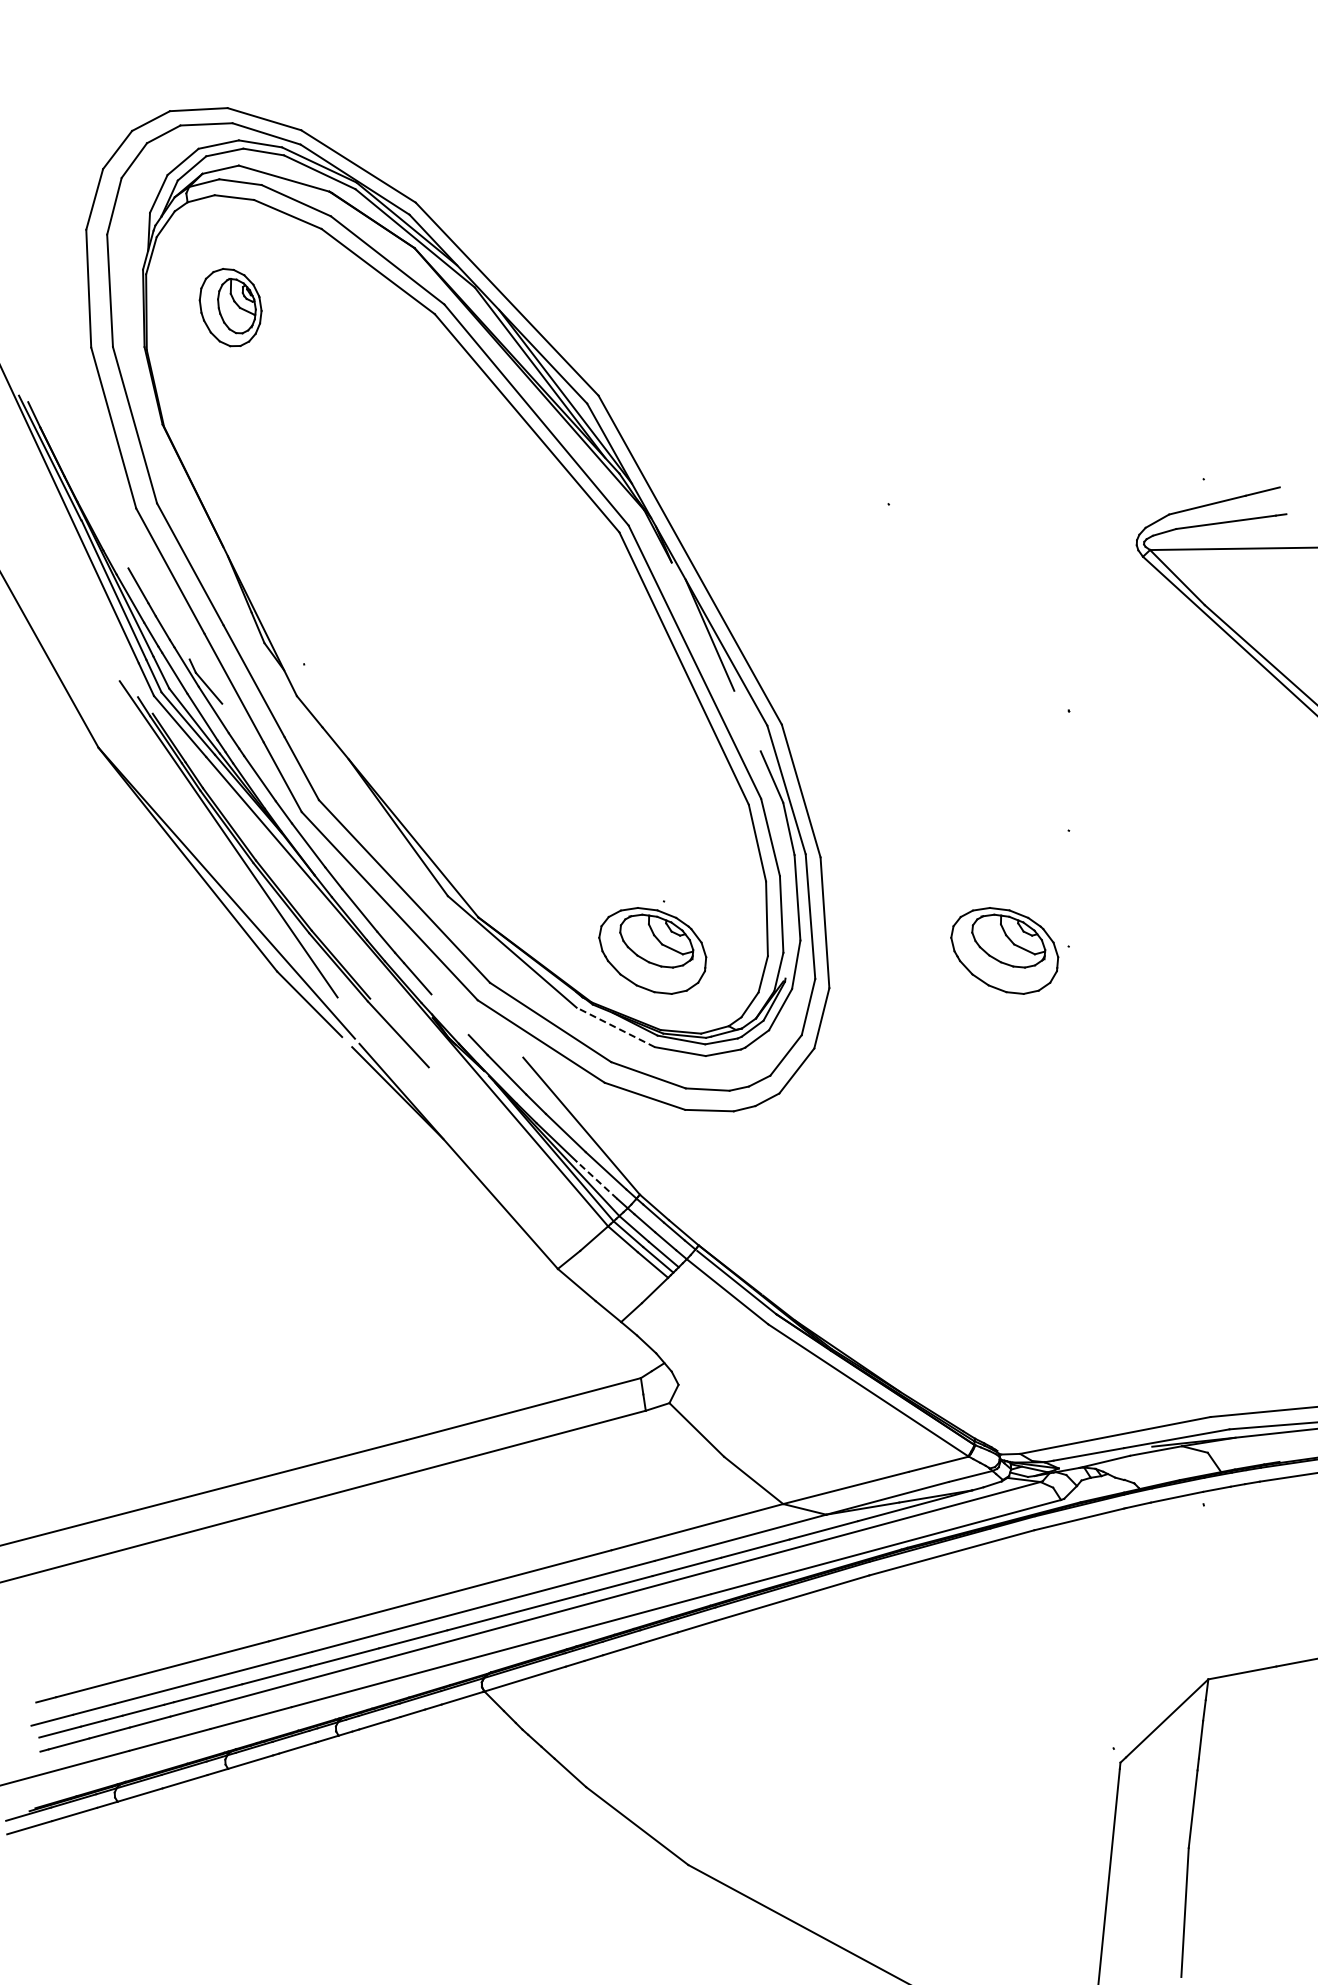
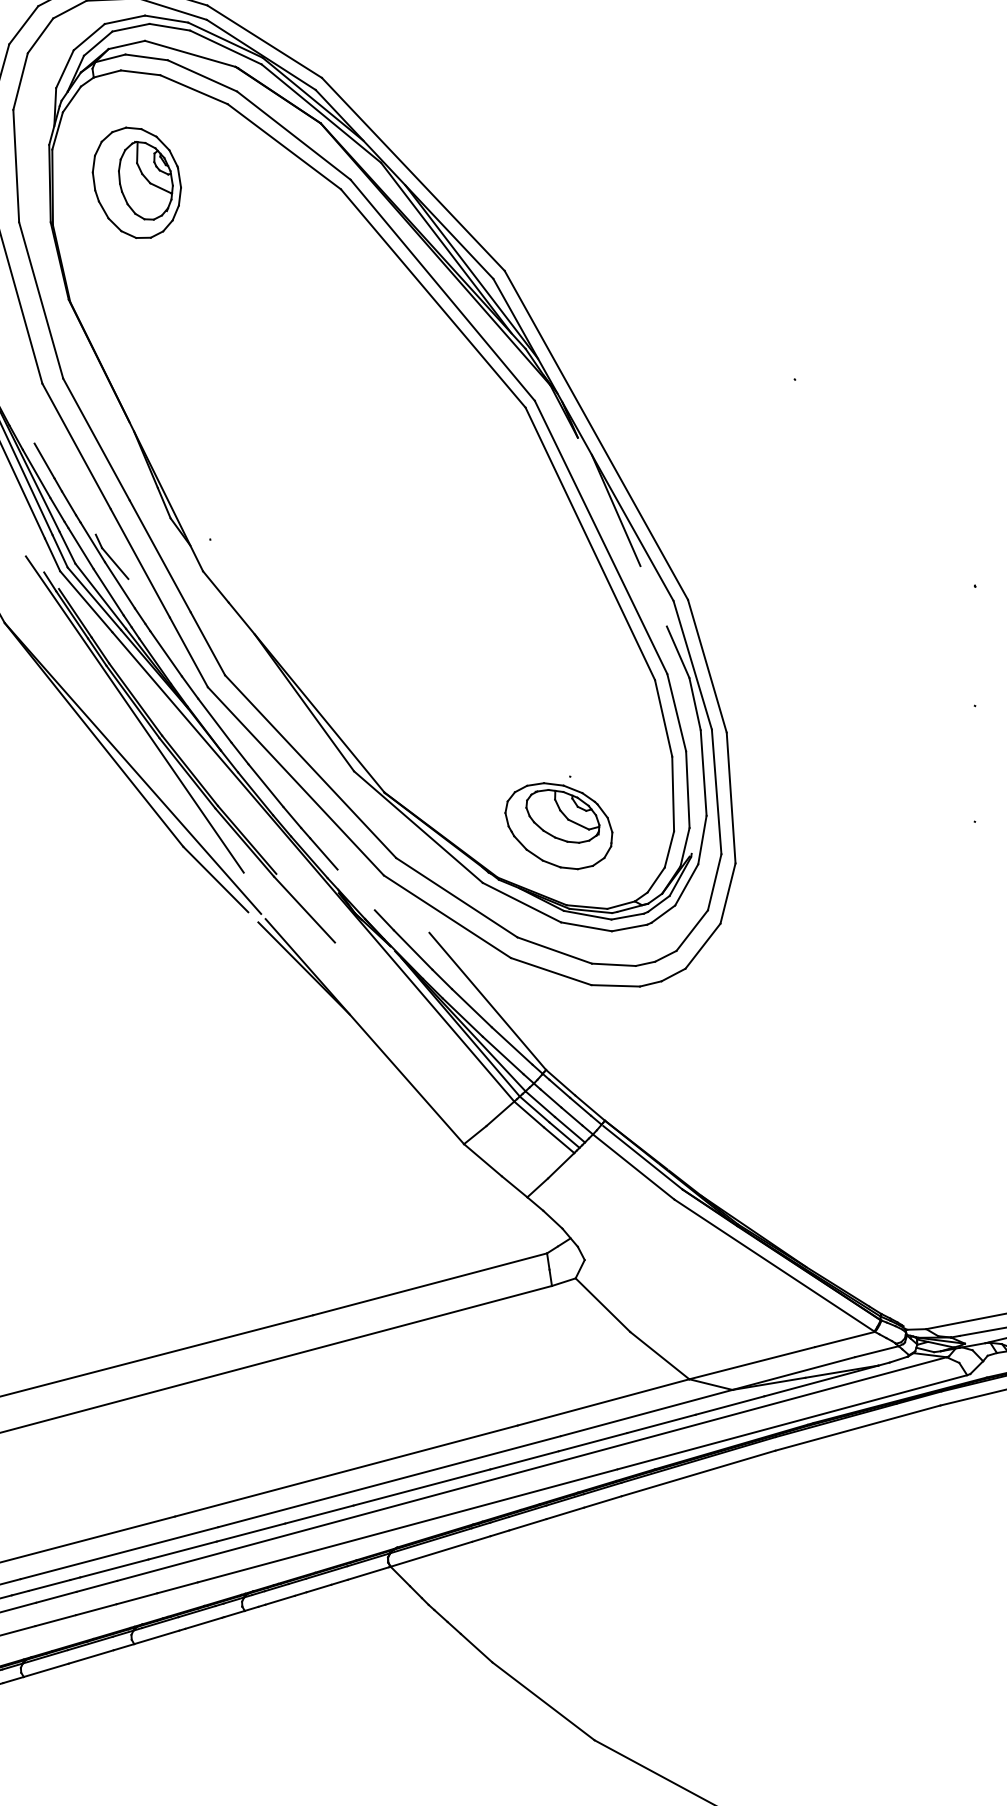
part: (230, 307) -> (136, 182), size x1.43
part: (1004, 950) -> (910, 825), removed
line: (615, 1027) -> (521, 902), dashed -> solid
line: (597, 1180) -> (503, 1055), dashed -> solid

